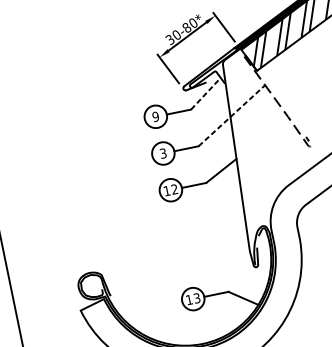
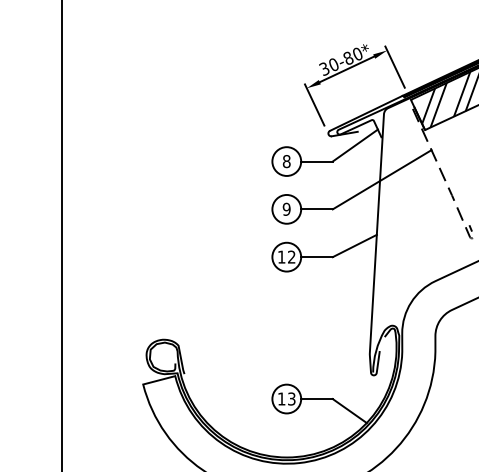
line: (206, 93) -> (355, 145), dashed -> solid
line: (232, 115) -> (382, 179), dashed -> solid
text: (155, 116) -> (286, 161), 9 -> 8
text: (163, 152) -> (286, 208), 3 -> 9

